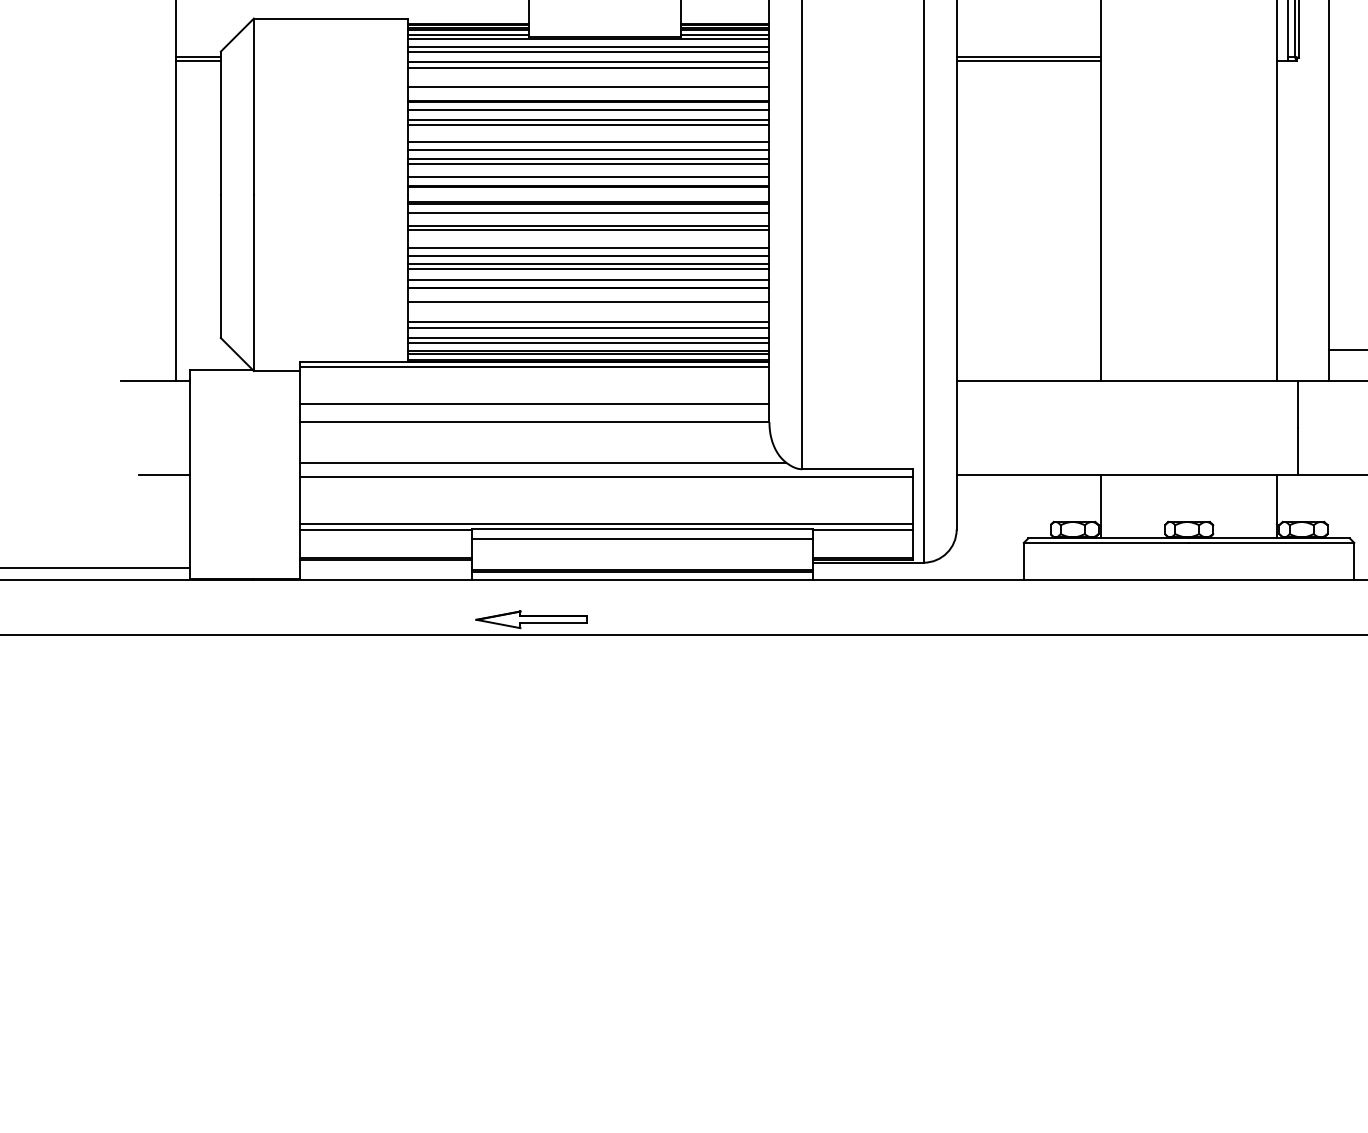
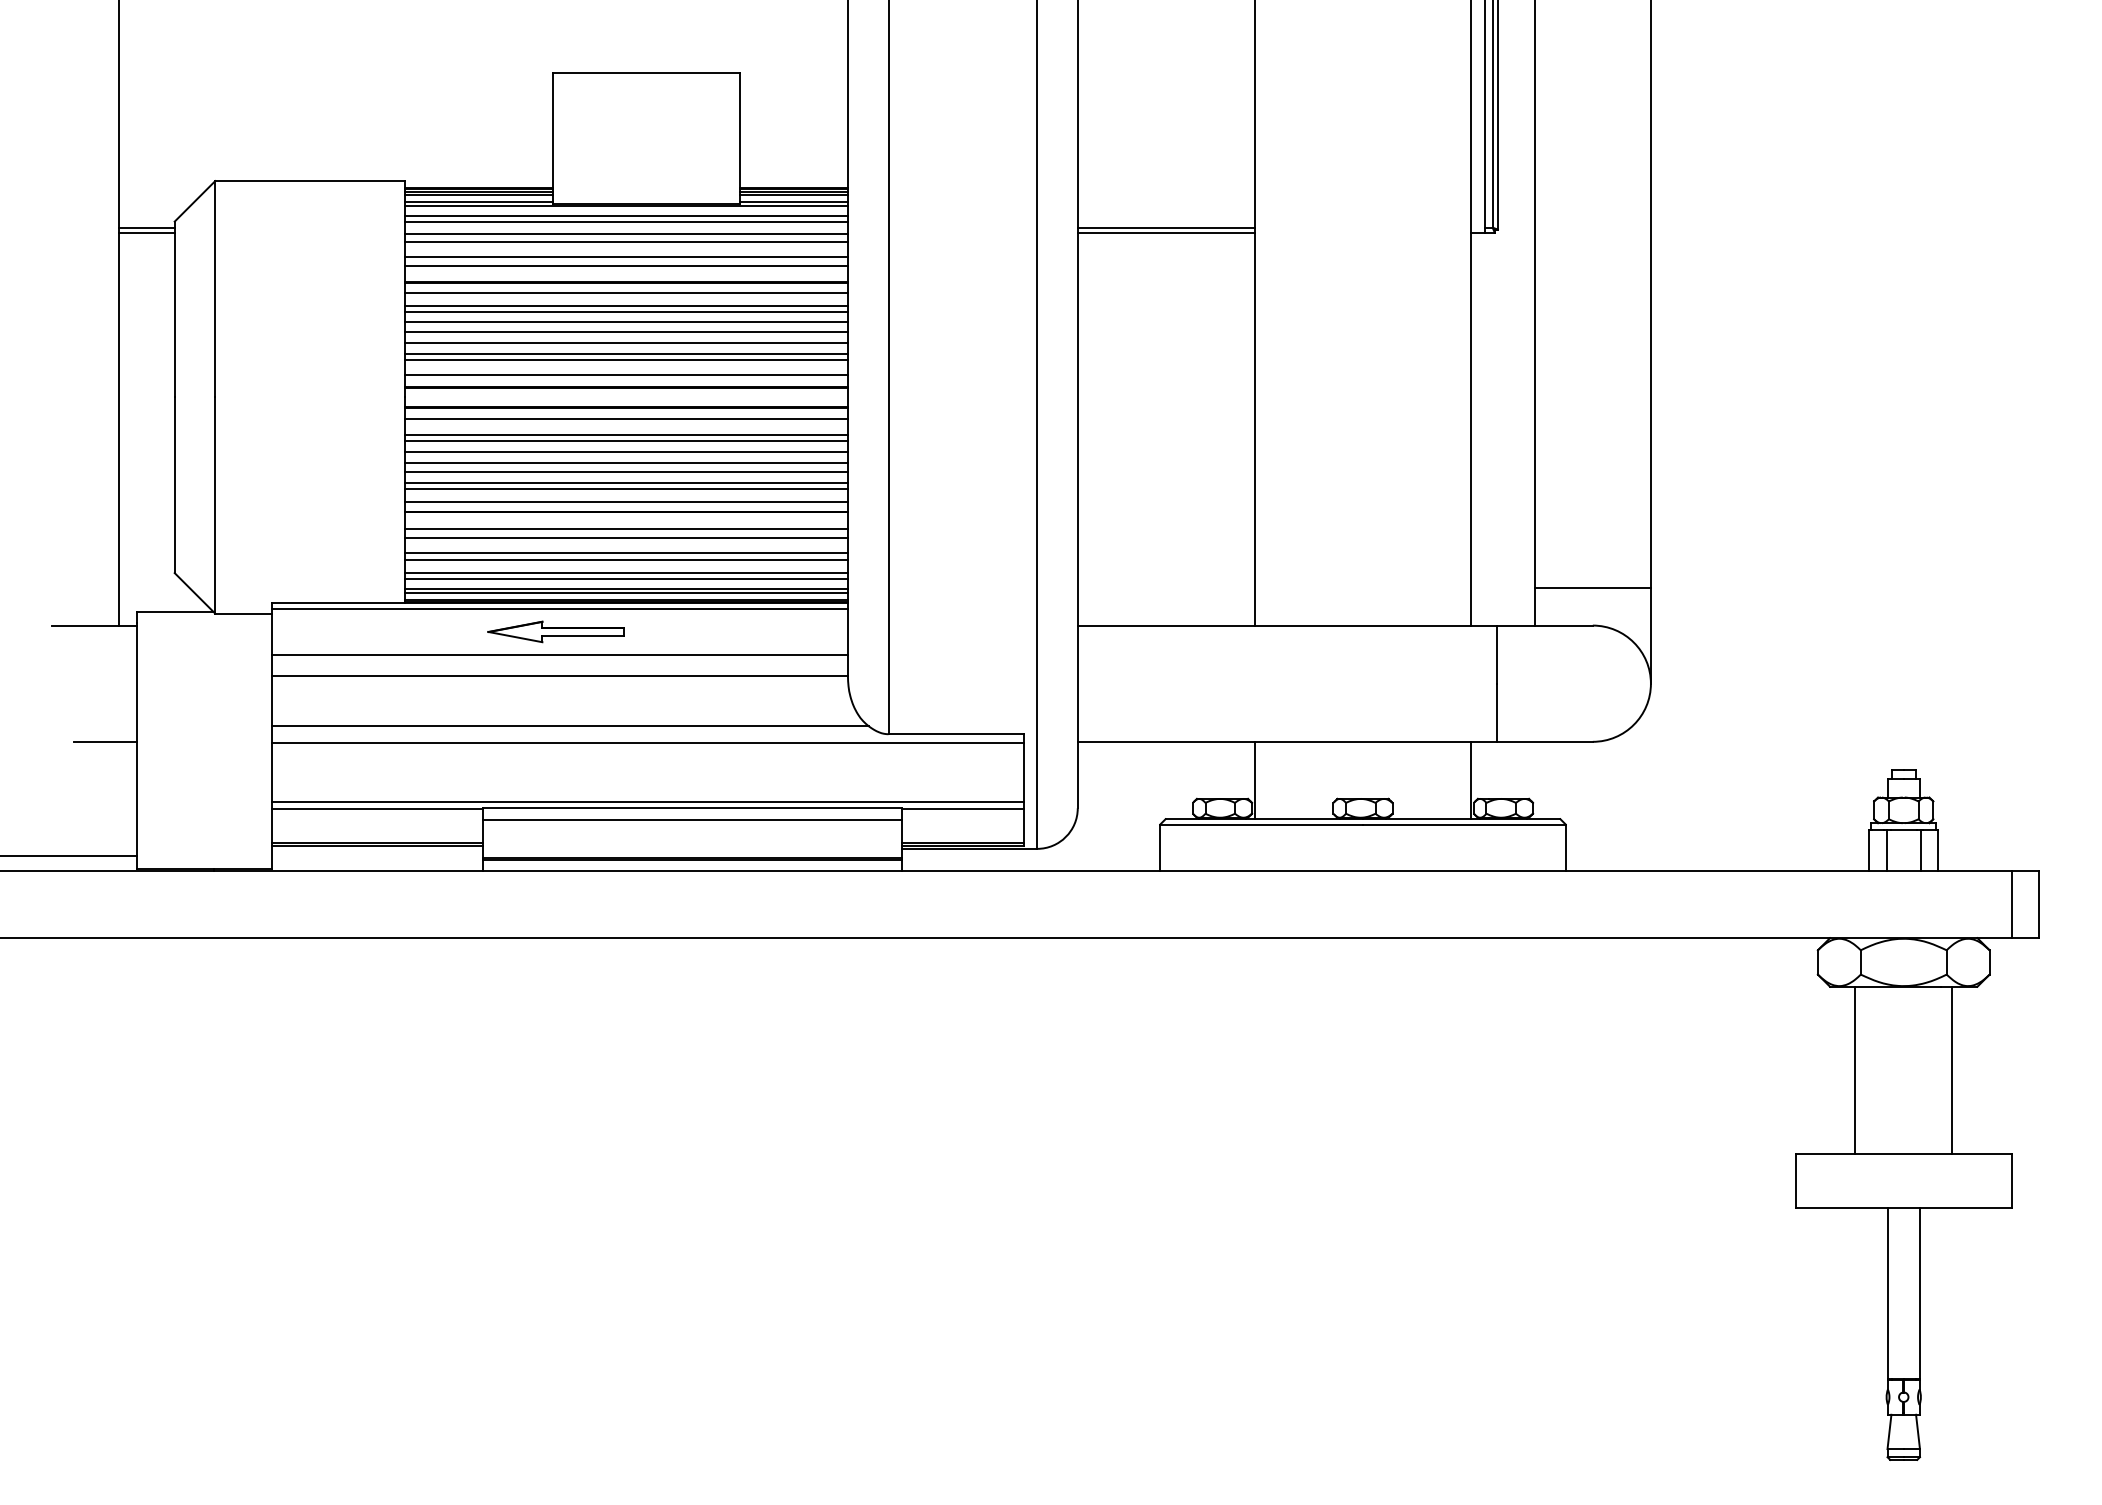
line: (588, 80) -> (625, 257), added
line: (588, 133) -> (625, 322), added
line: (588, 238) -> (625, 451), added
line: (588, 308) -> (625, 537), added
part: (531, 619) -> (555, 631), moved

